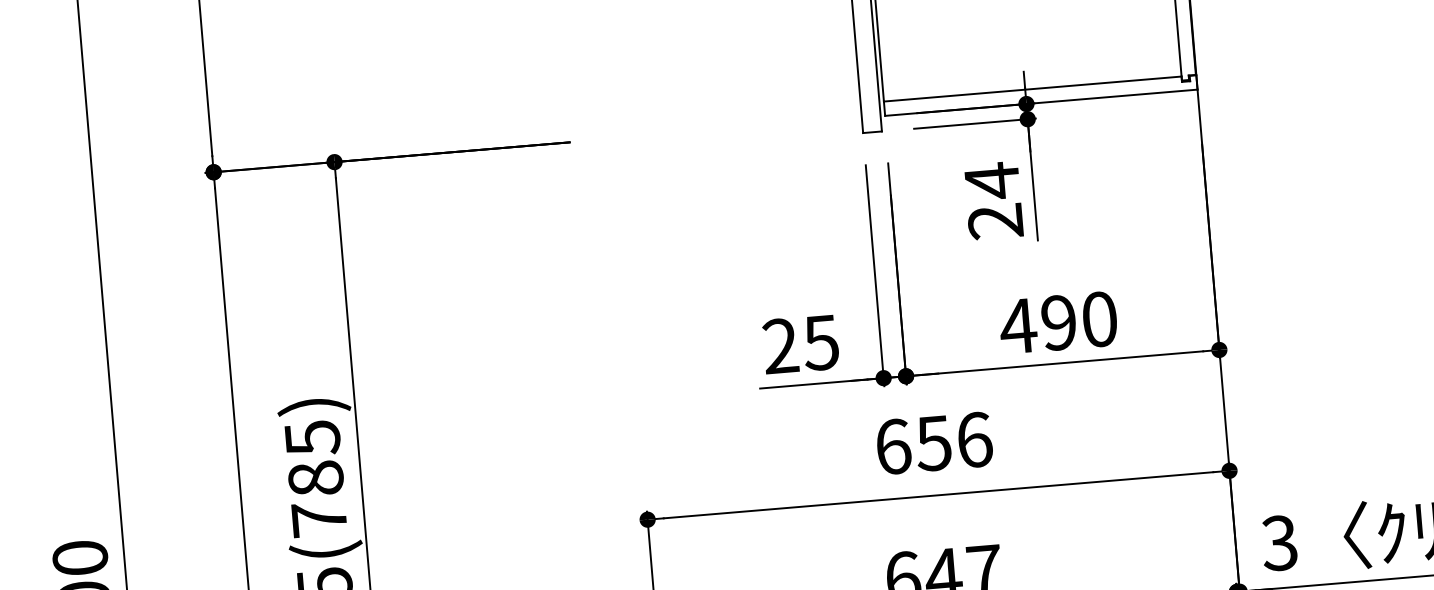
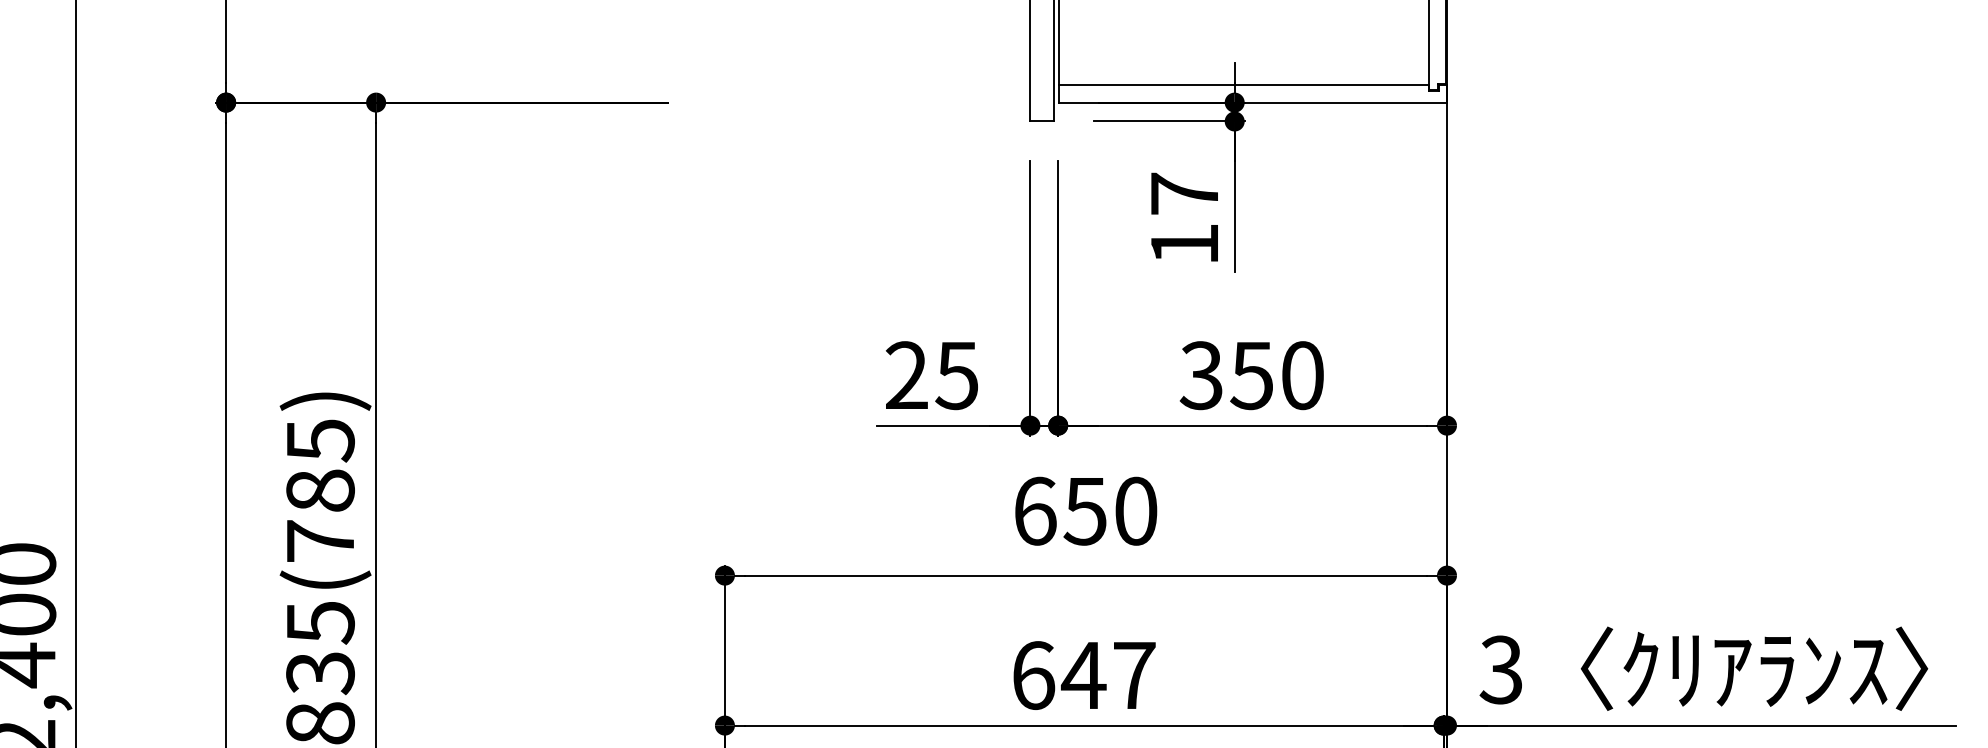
text: (993, 200) -> (1183, 218), 24 -> 17
text: (1037, 324) -> (1225, 375), 490 -> 350
text: (974, 439) -> (1136, 510), 656 -> 650

